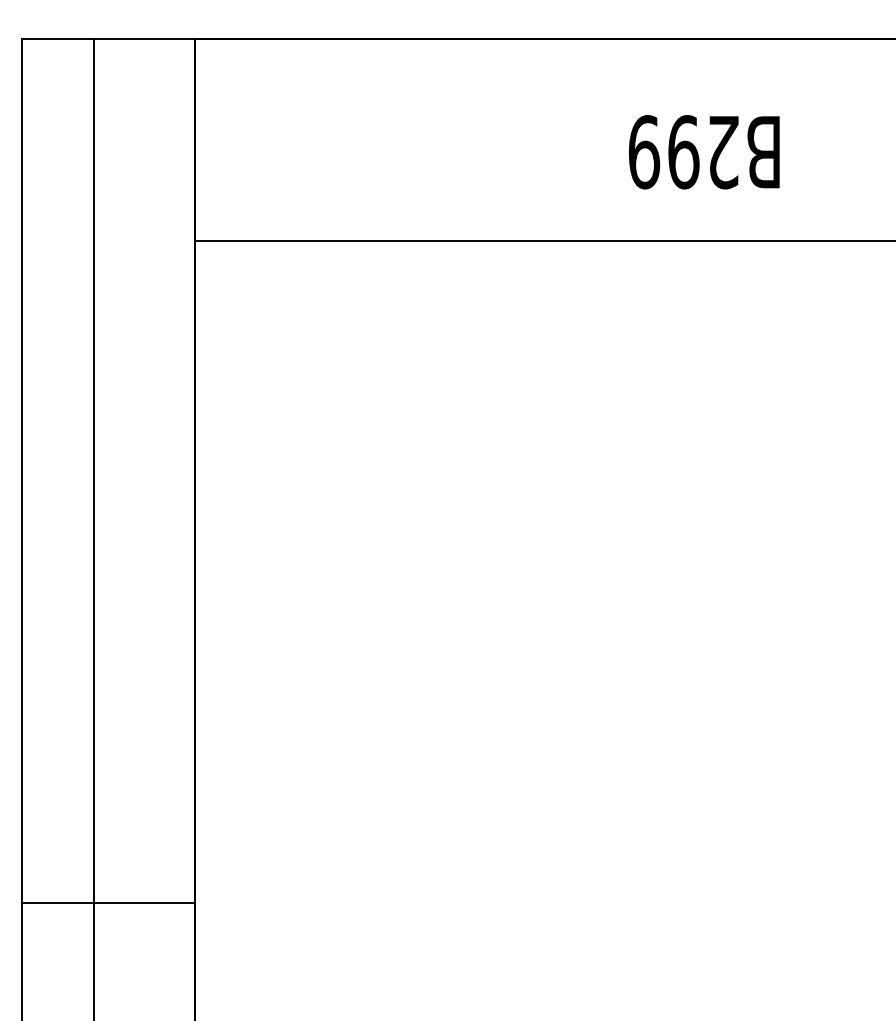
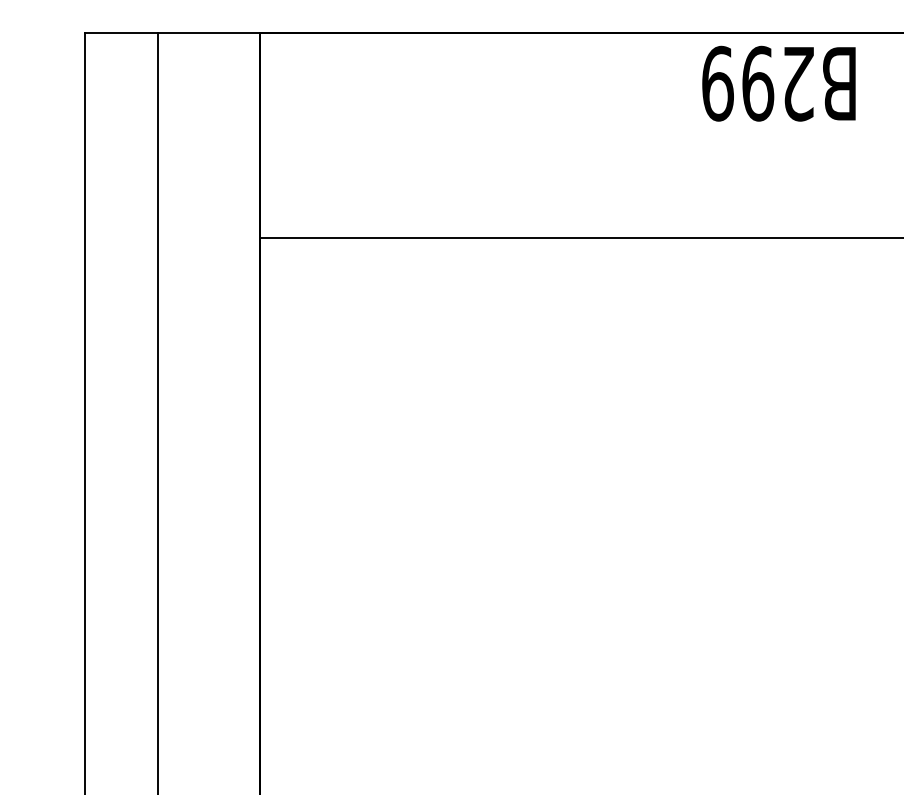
text: (704, 152) -> (779, 84), moved

